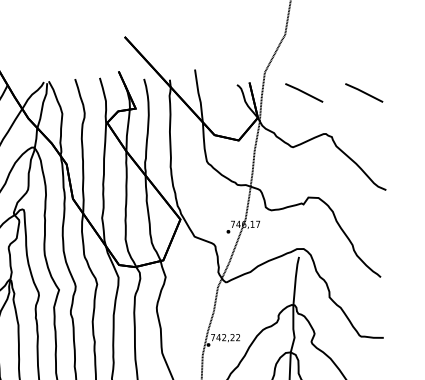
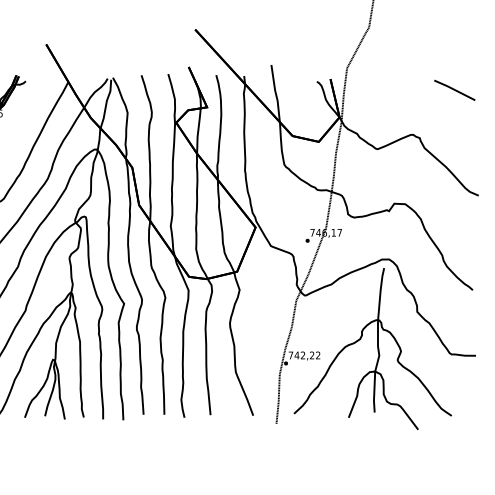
line: (303, 92) -> (389, 89), removed

